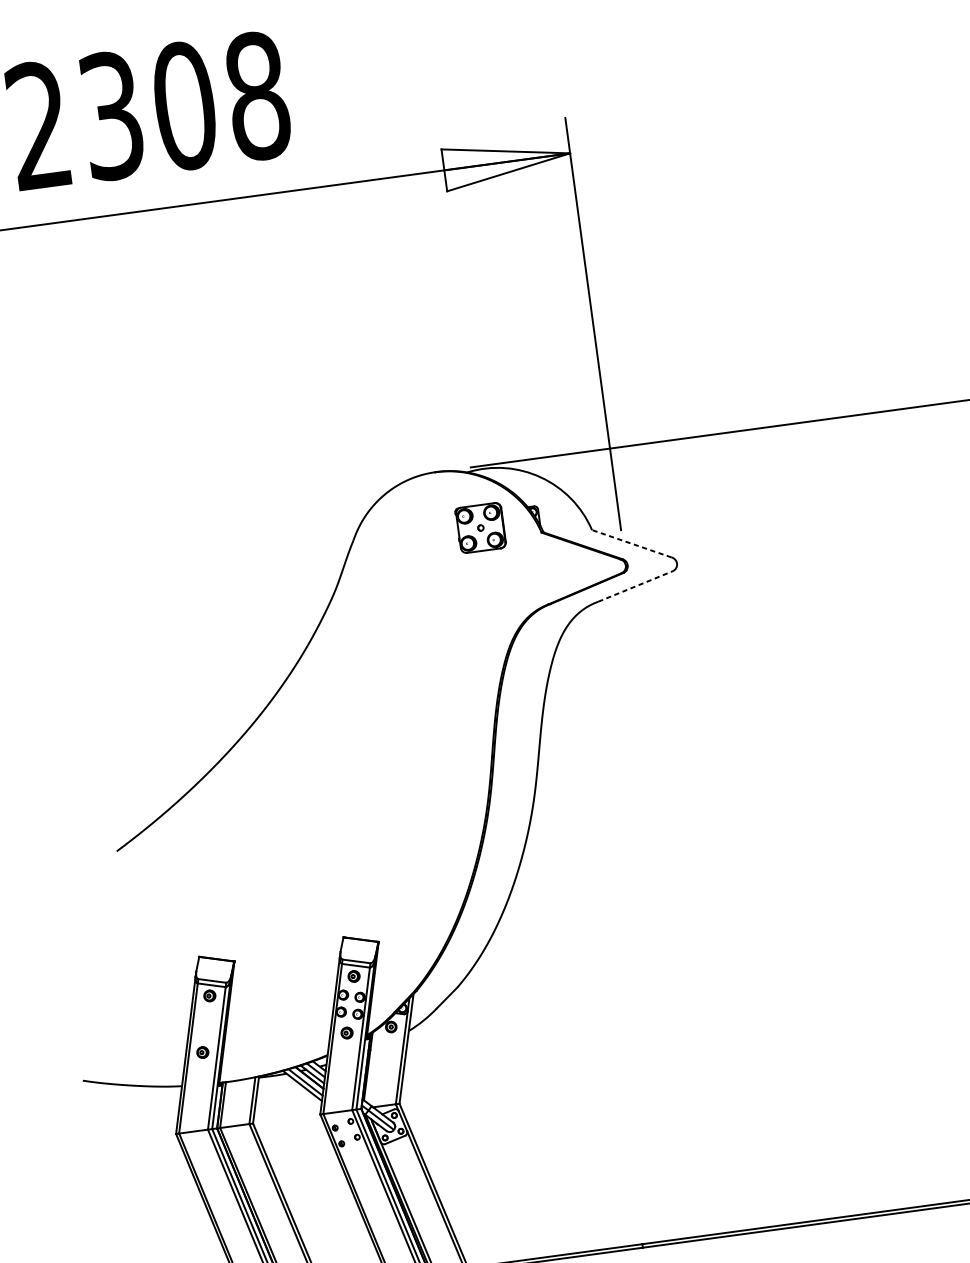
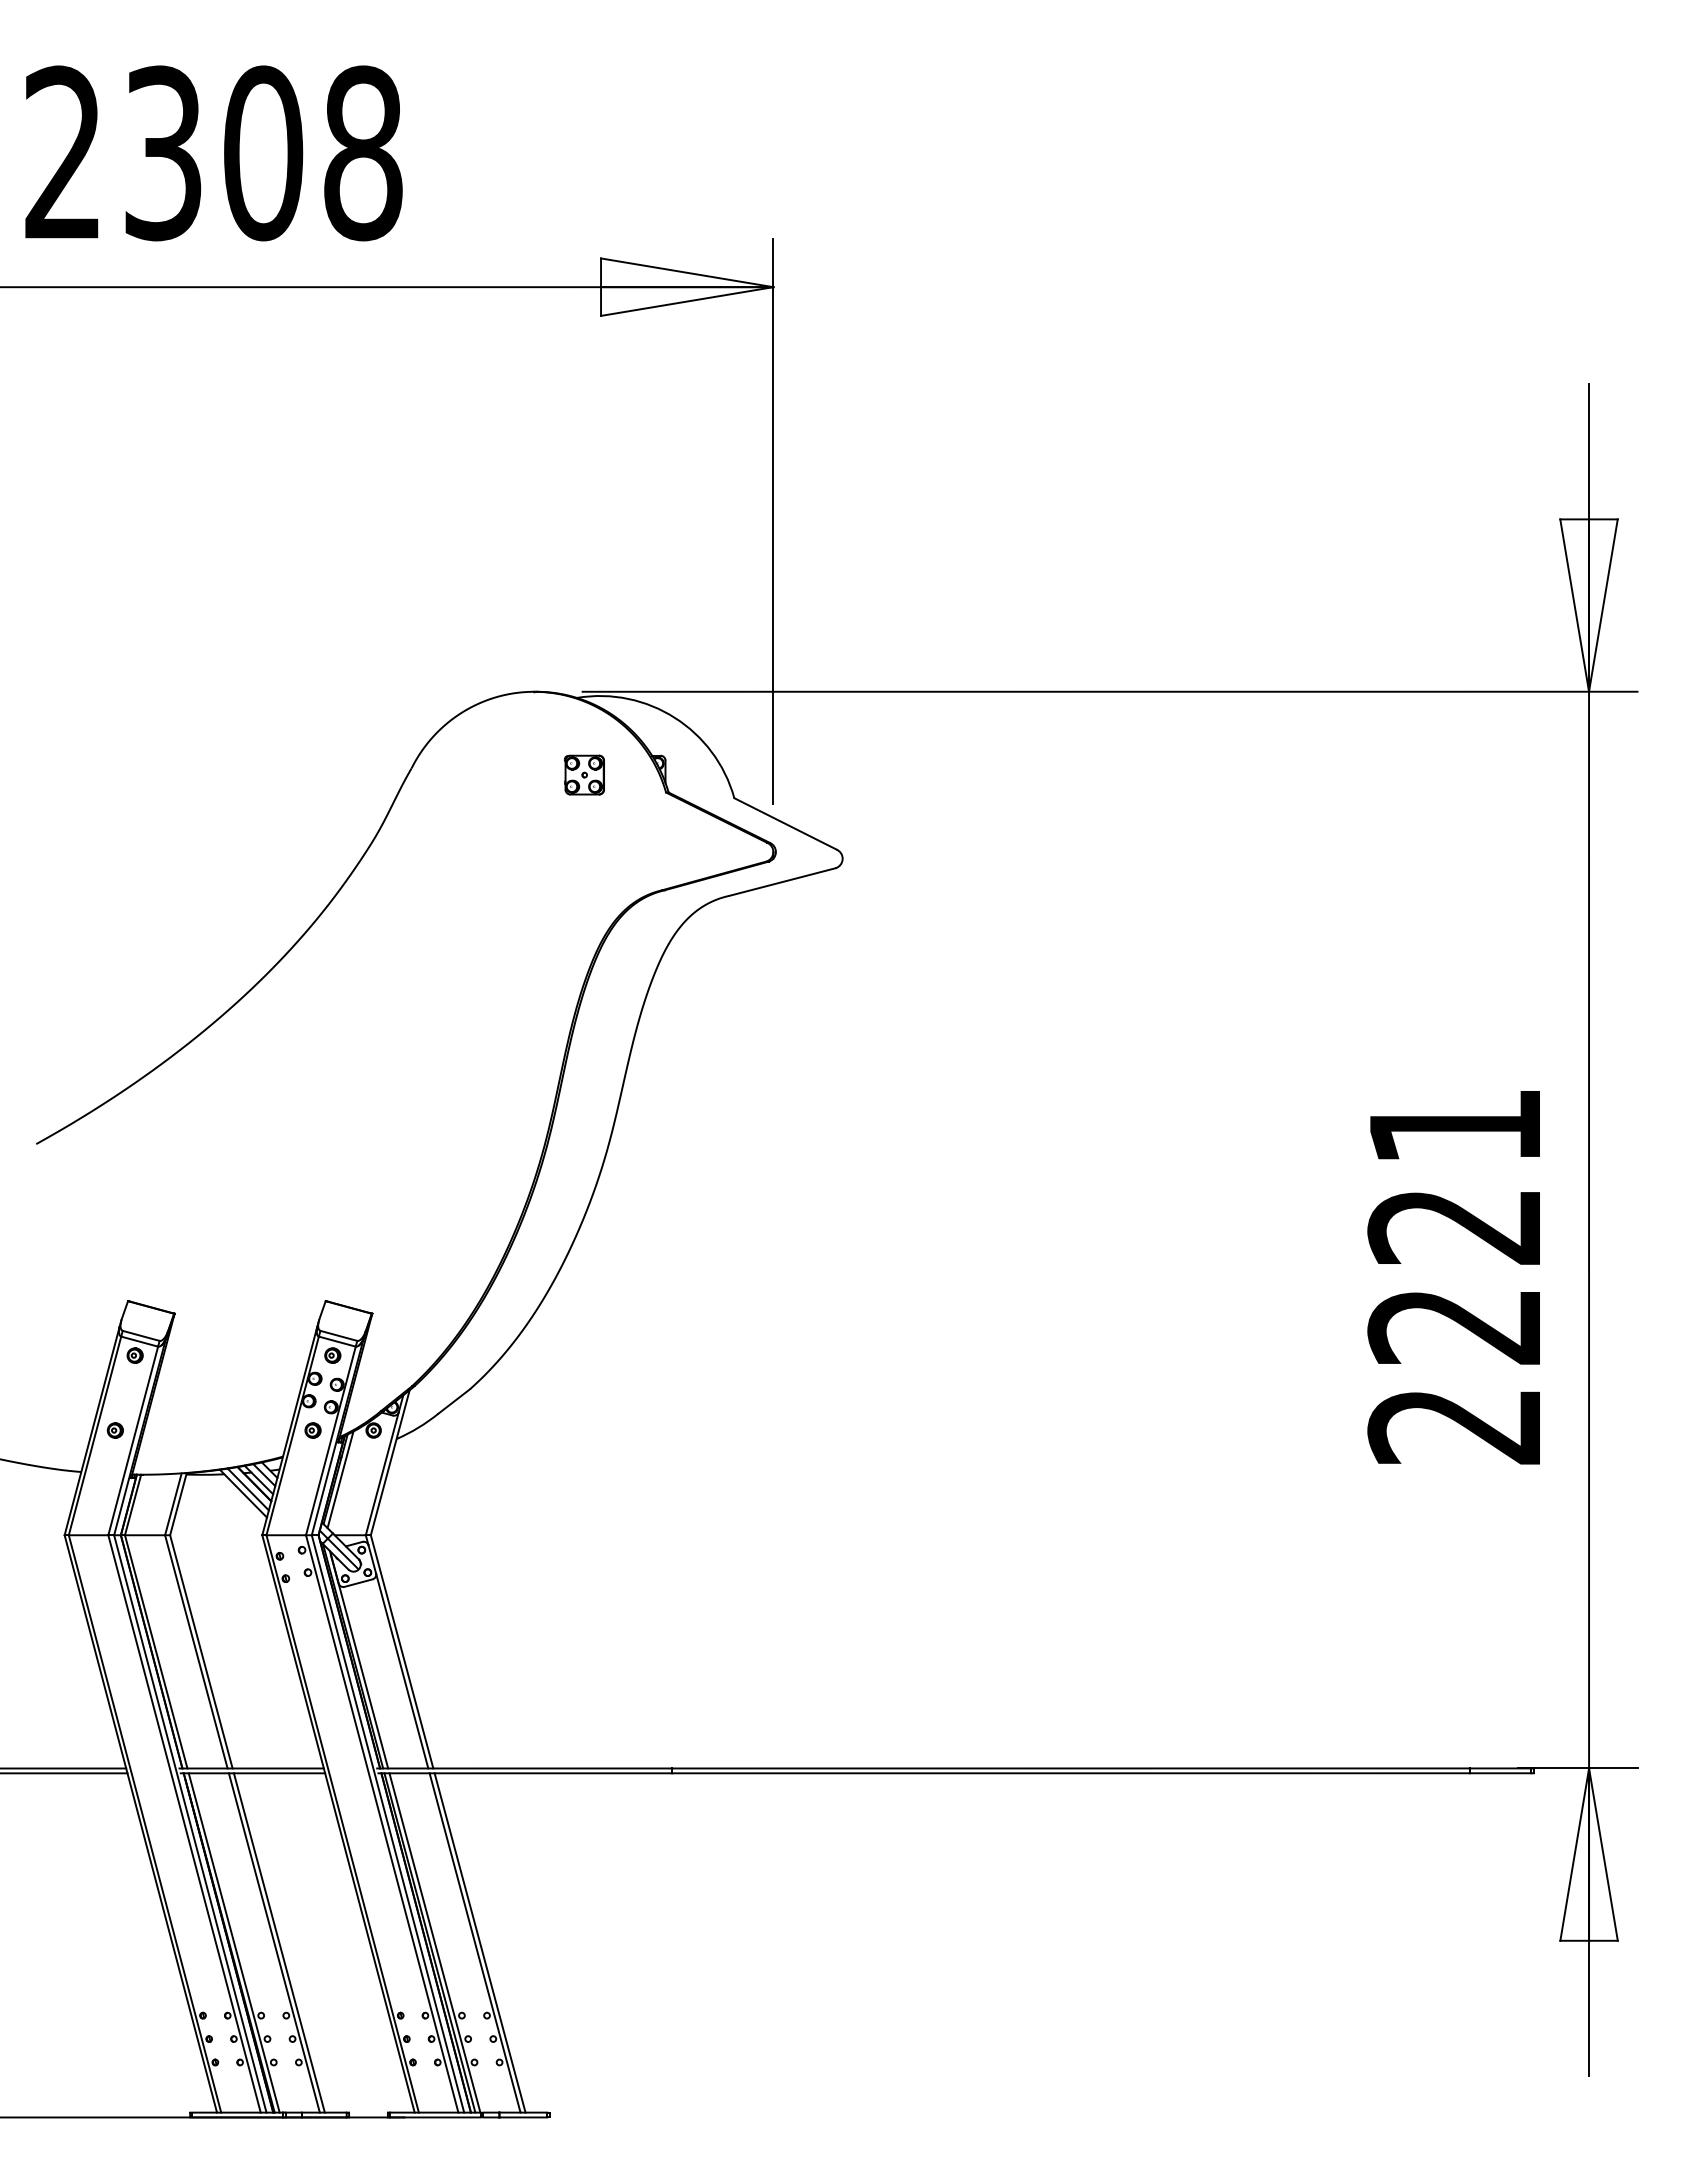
part: (479, 527) -> (583, 774), size x0.62
line: (631, 543) -> (784, 823), dashed -> solid
line: (635, 586) -> (782, 882), dashed -> solid
line: (371, 1066) -> (340, 1479), added

